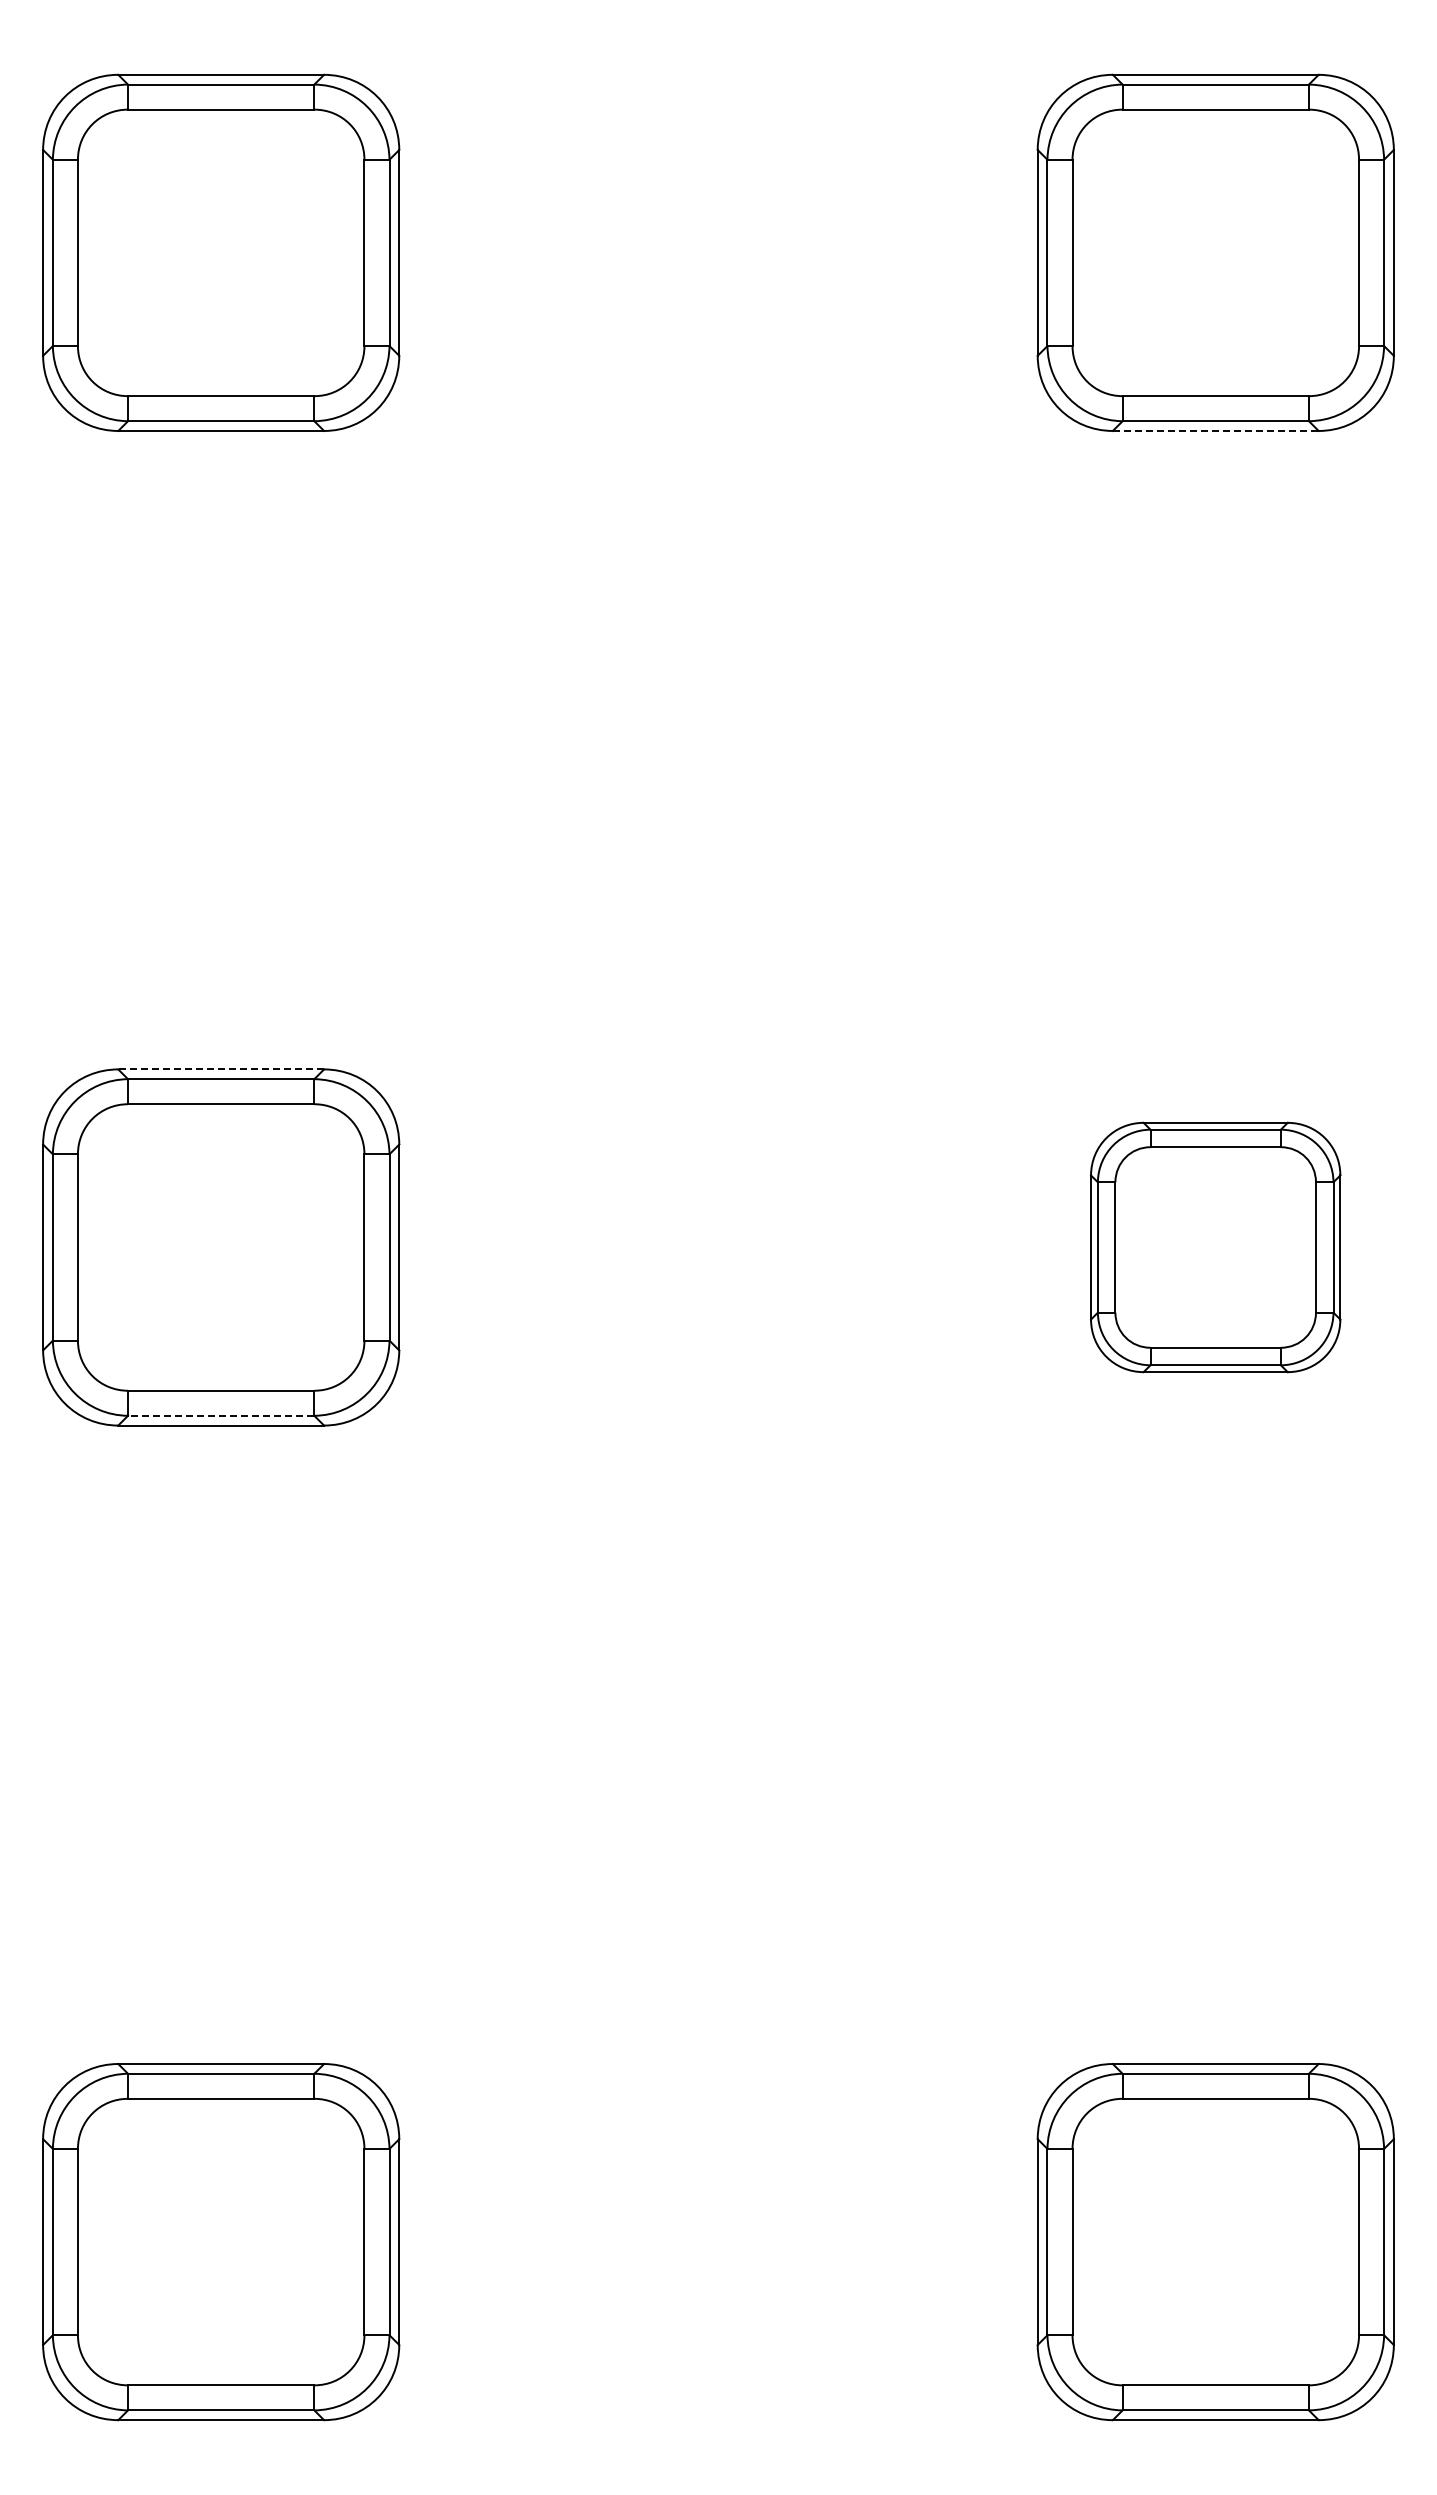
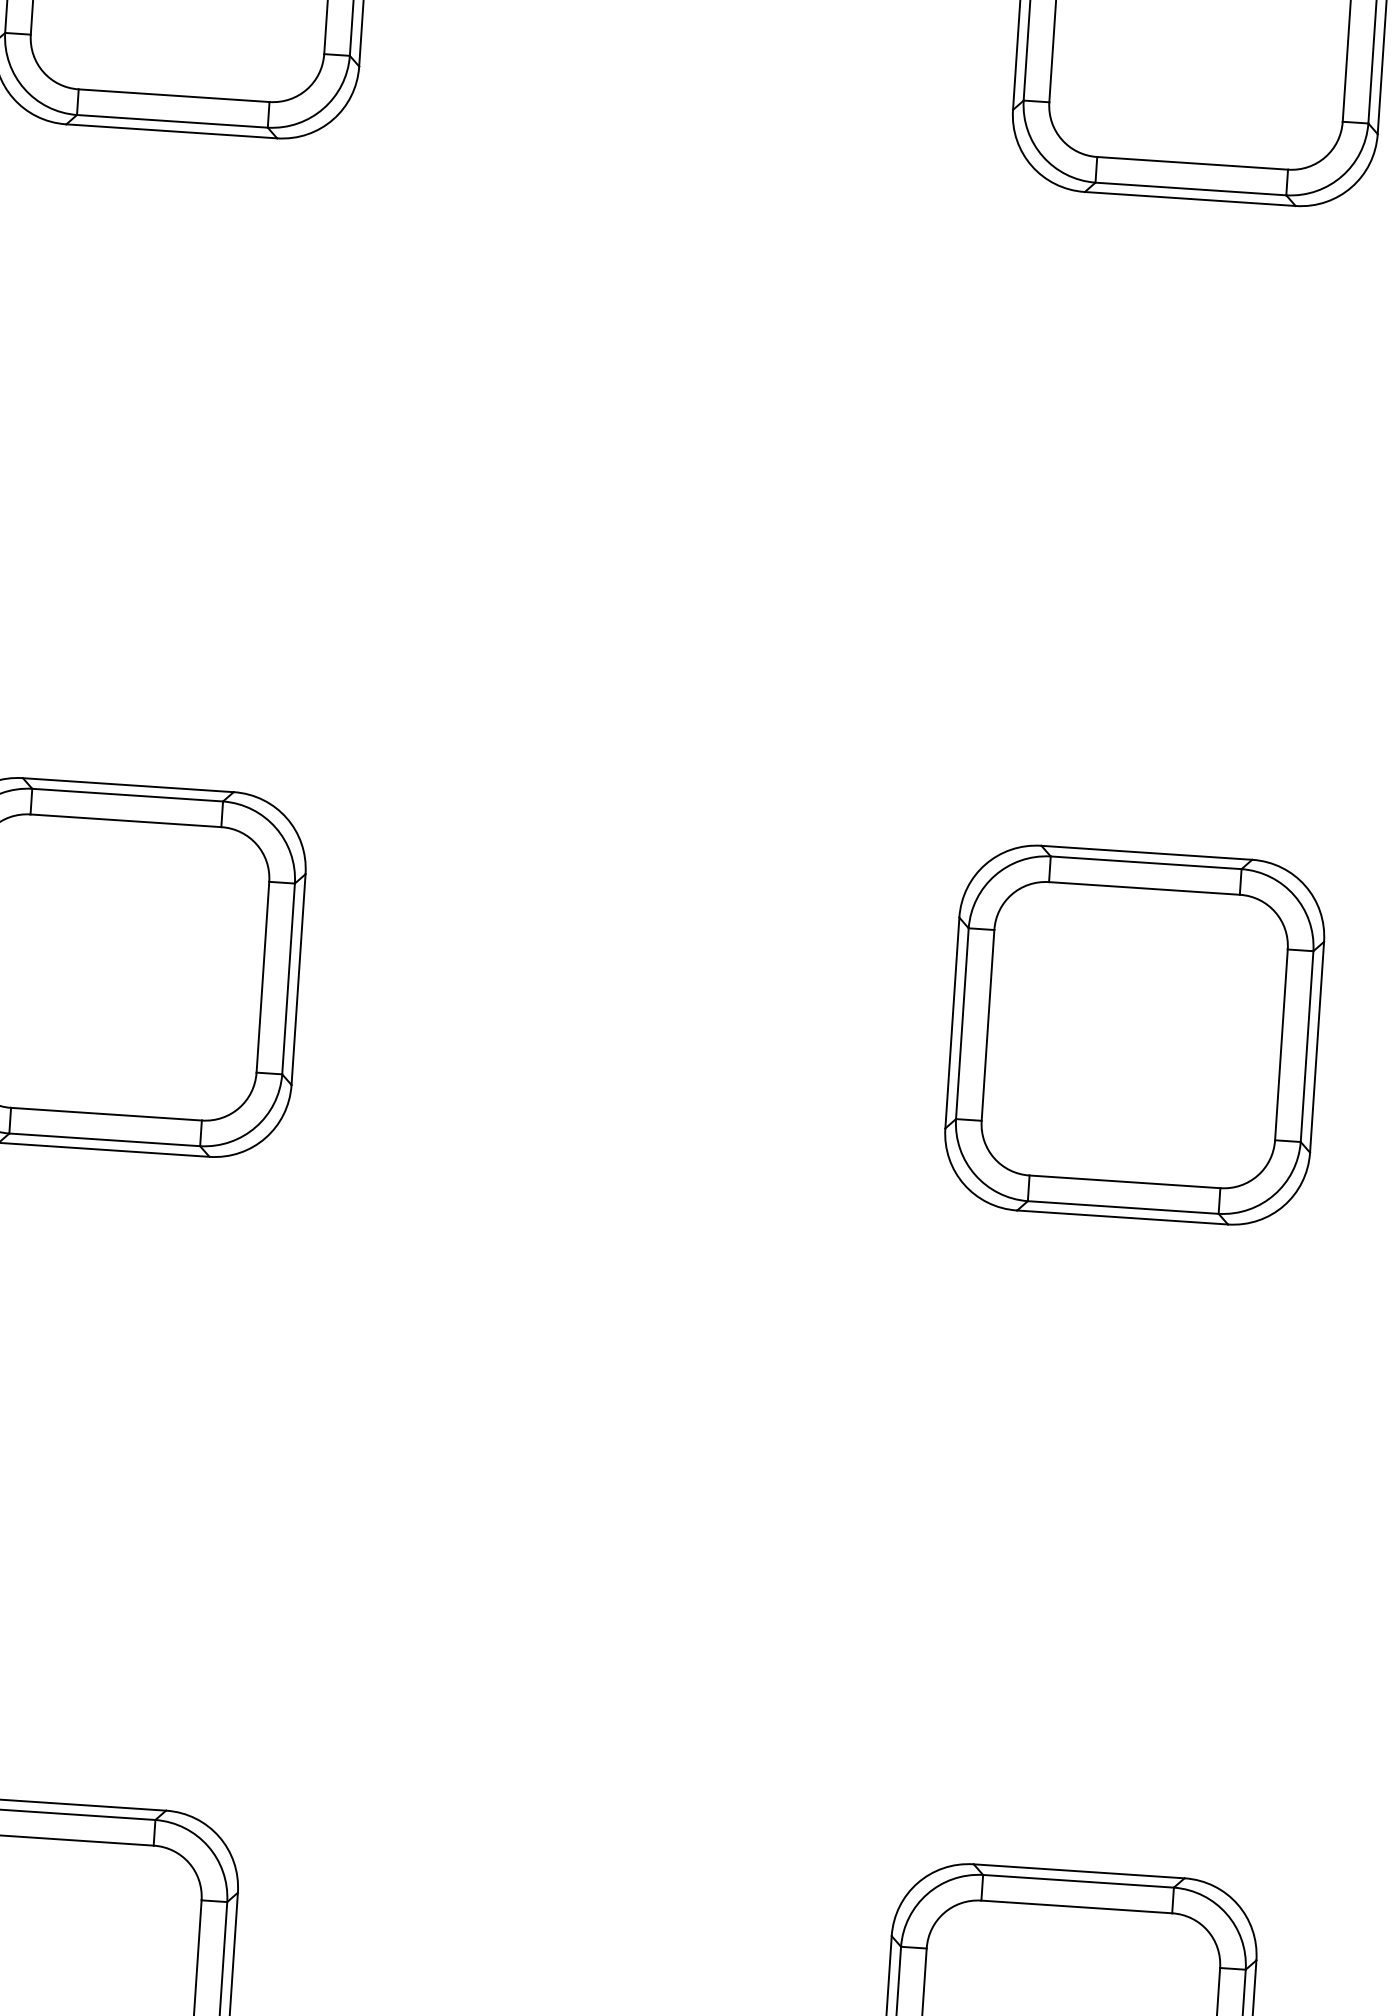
line: (1215, 430) -> (1189, 198), dashed -> solid
line: (221, 1069) -> (128, 785), dashed -> solid
part: (1215, 1247) -> (1134, 1035), size x1.43
line: (220, 1415) -> (104, 1139), dashed -> solid

